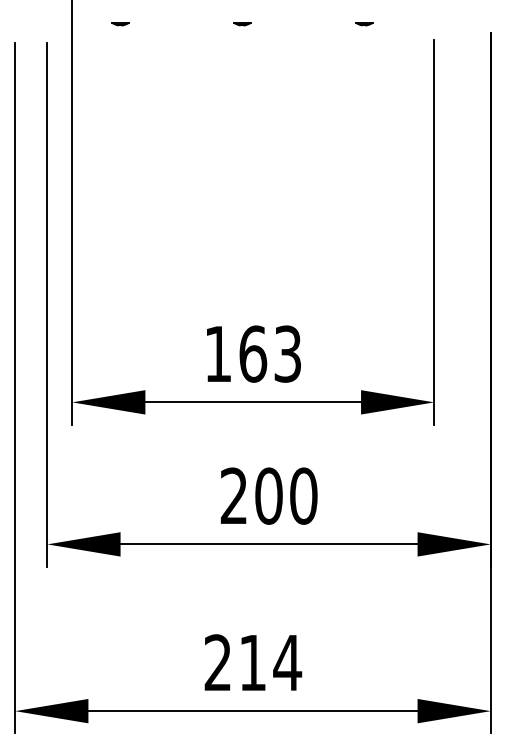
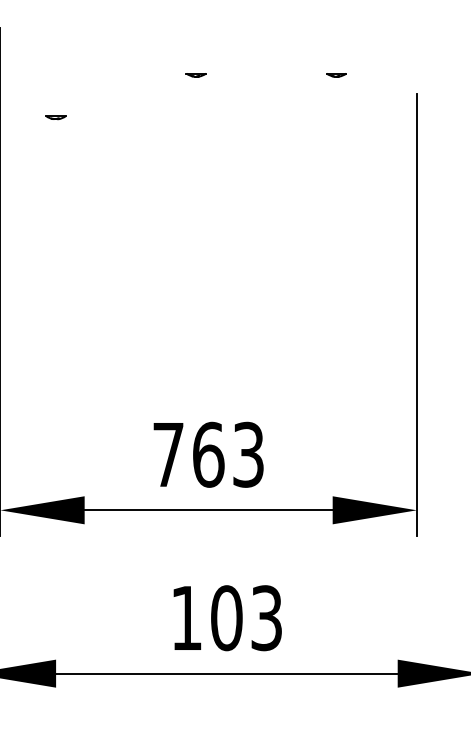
part: (120, 24) -> (56, 118), moved
text: (218, 353) -> (168, 454), 163 -> 763
text: (268, 495) -> (226, 617), 200 -> 103

